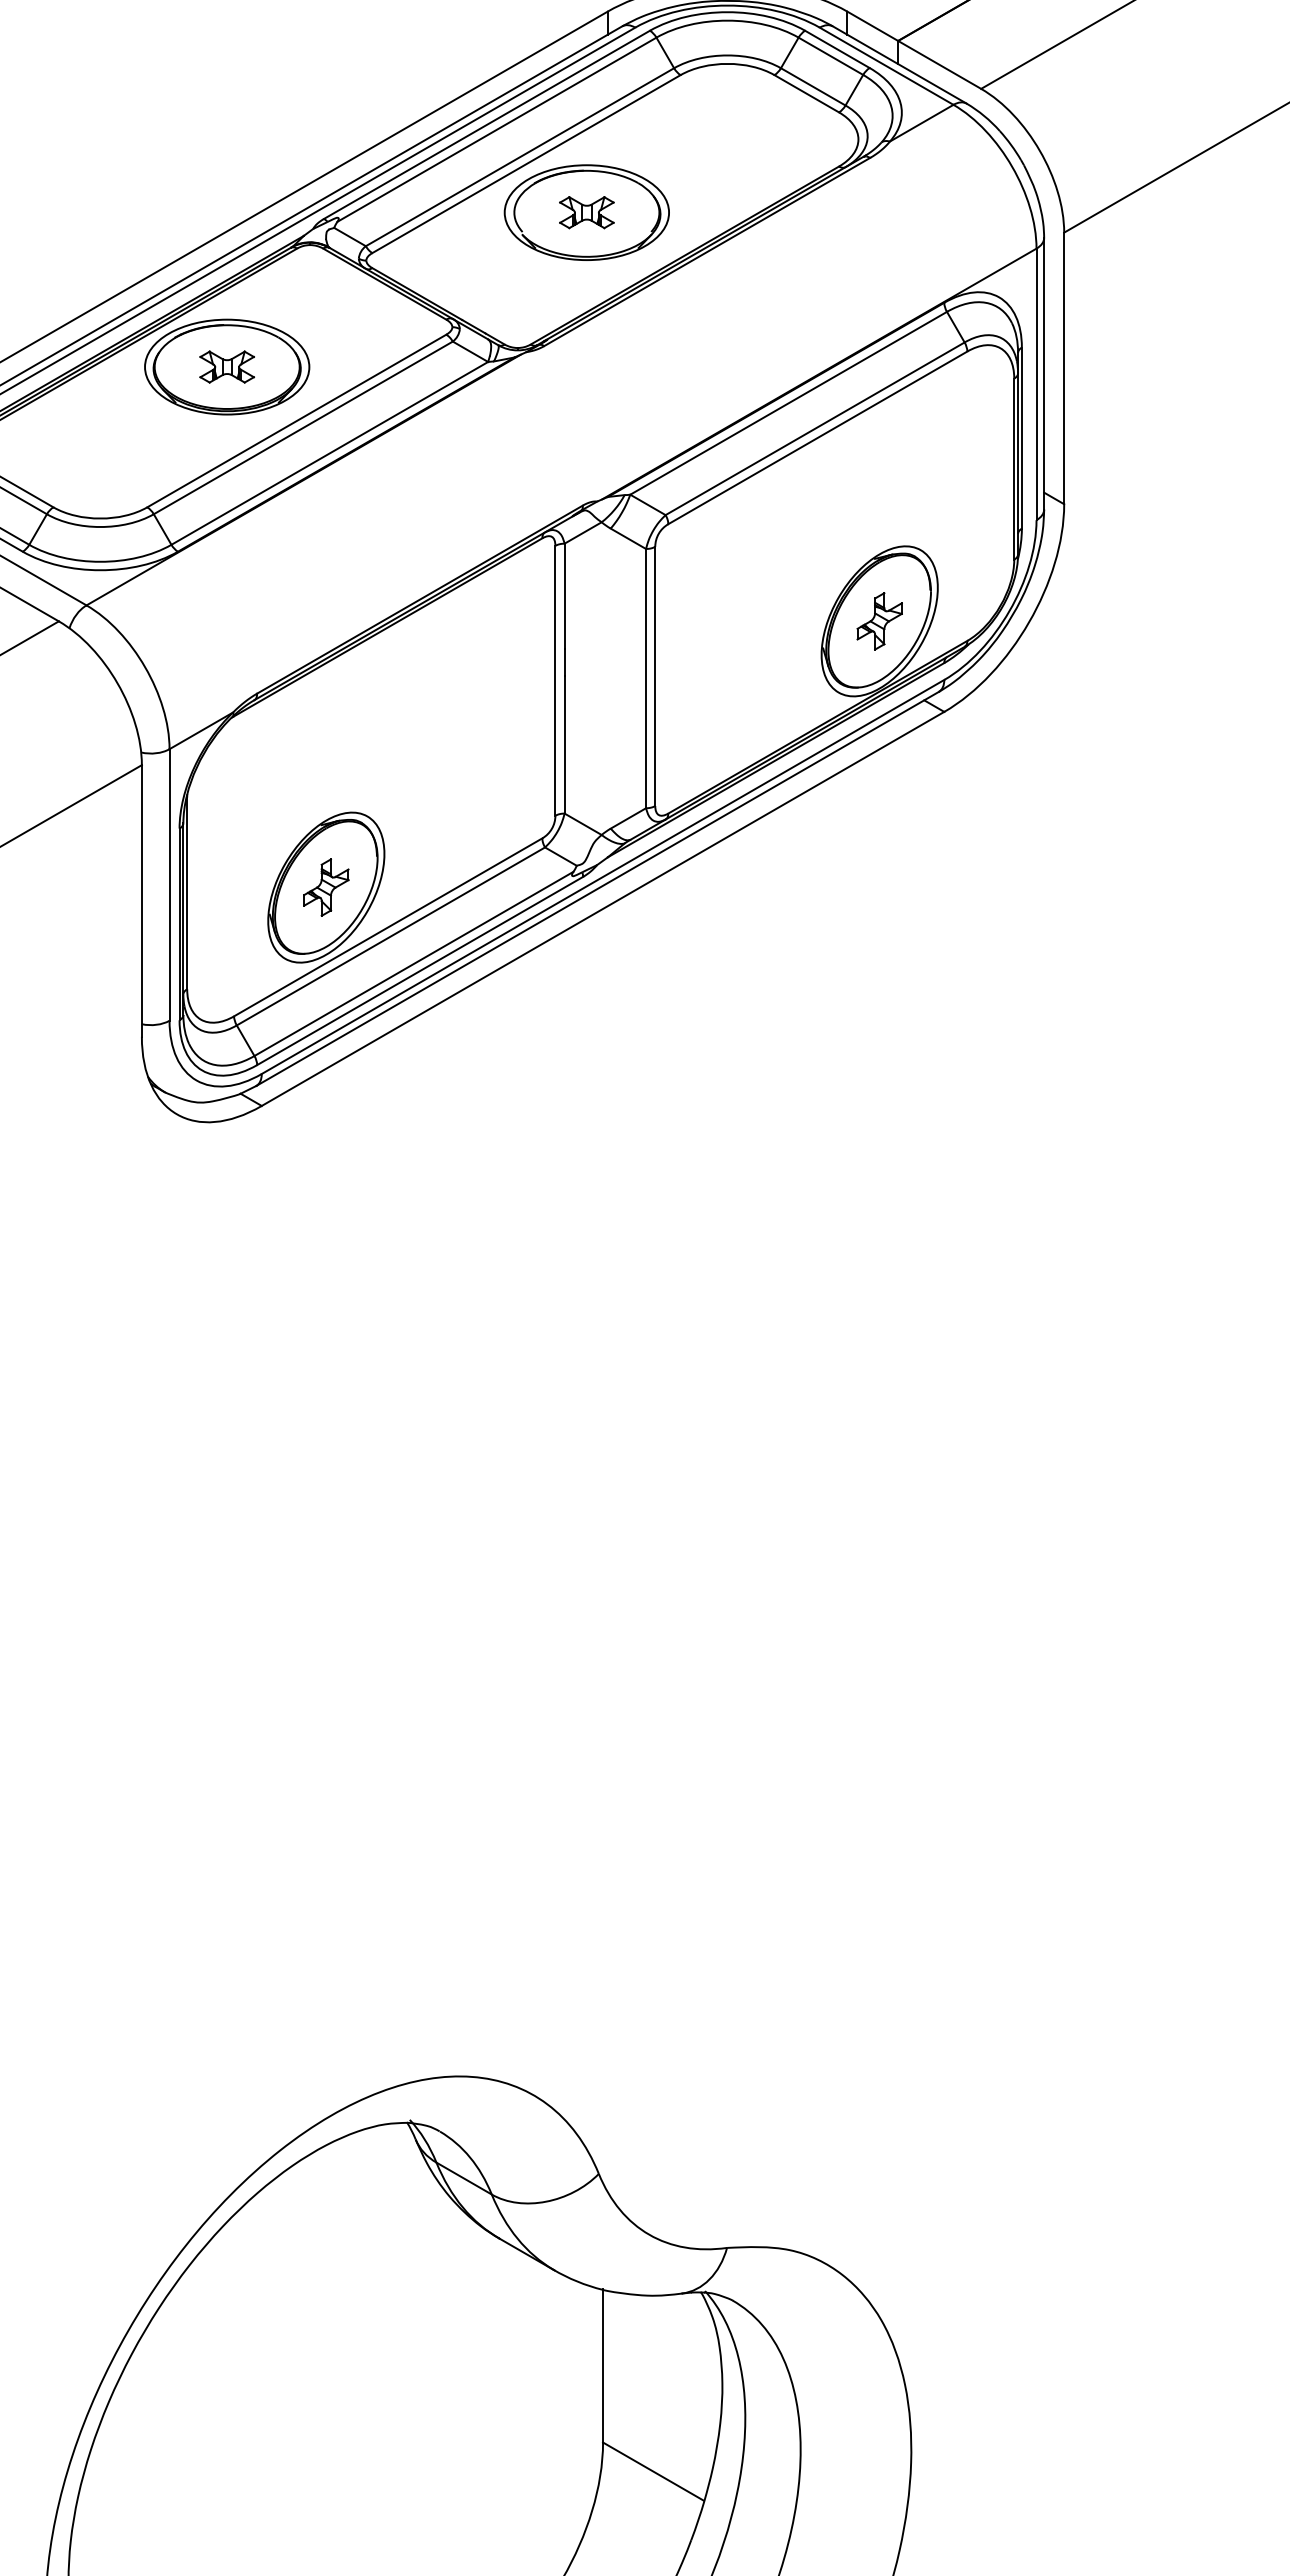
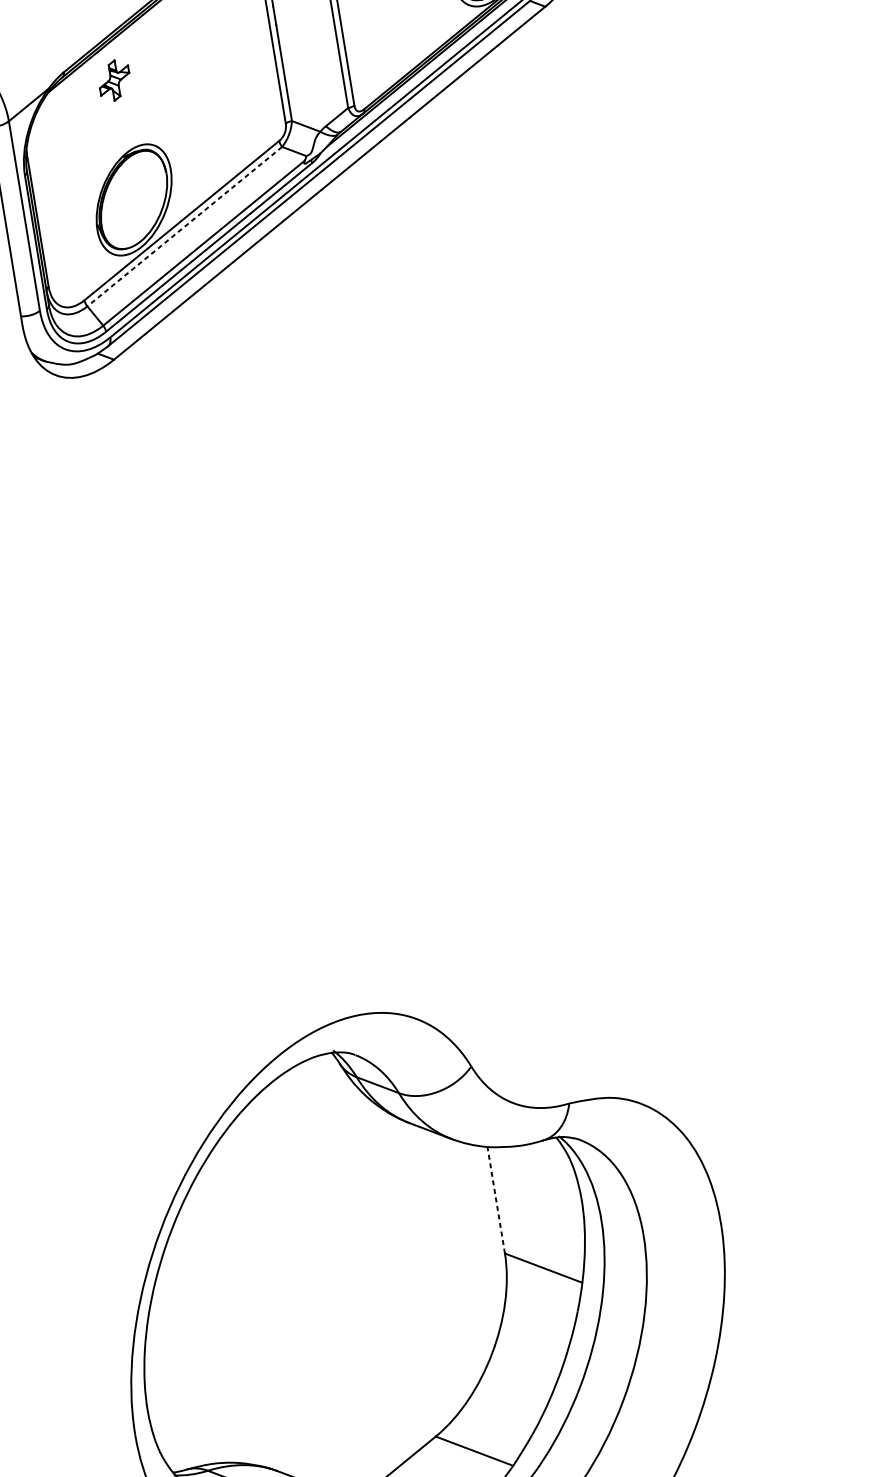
part: (326, 887) -> (114, 80), moved
line: (390, 936) -> (184, 226), solid -> dashed
line: (603, 2365) -> (496, 1199), solid -> dashed

